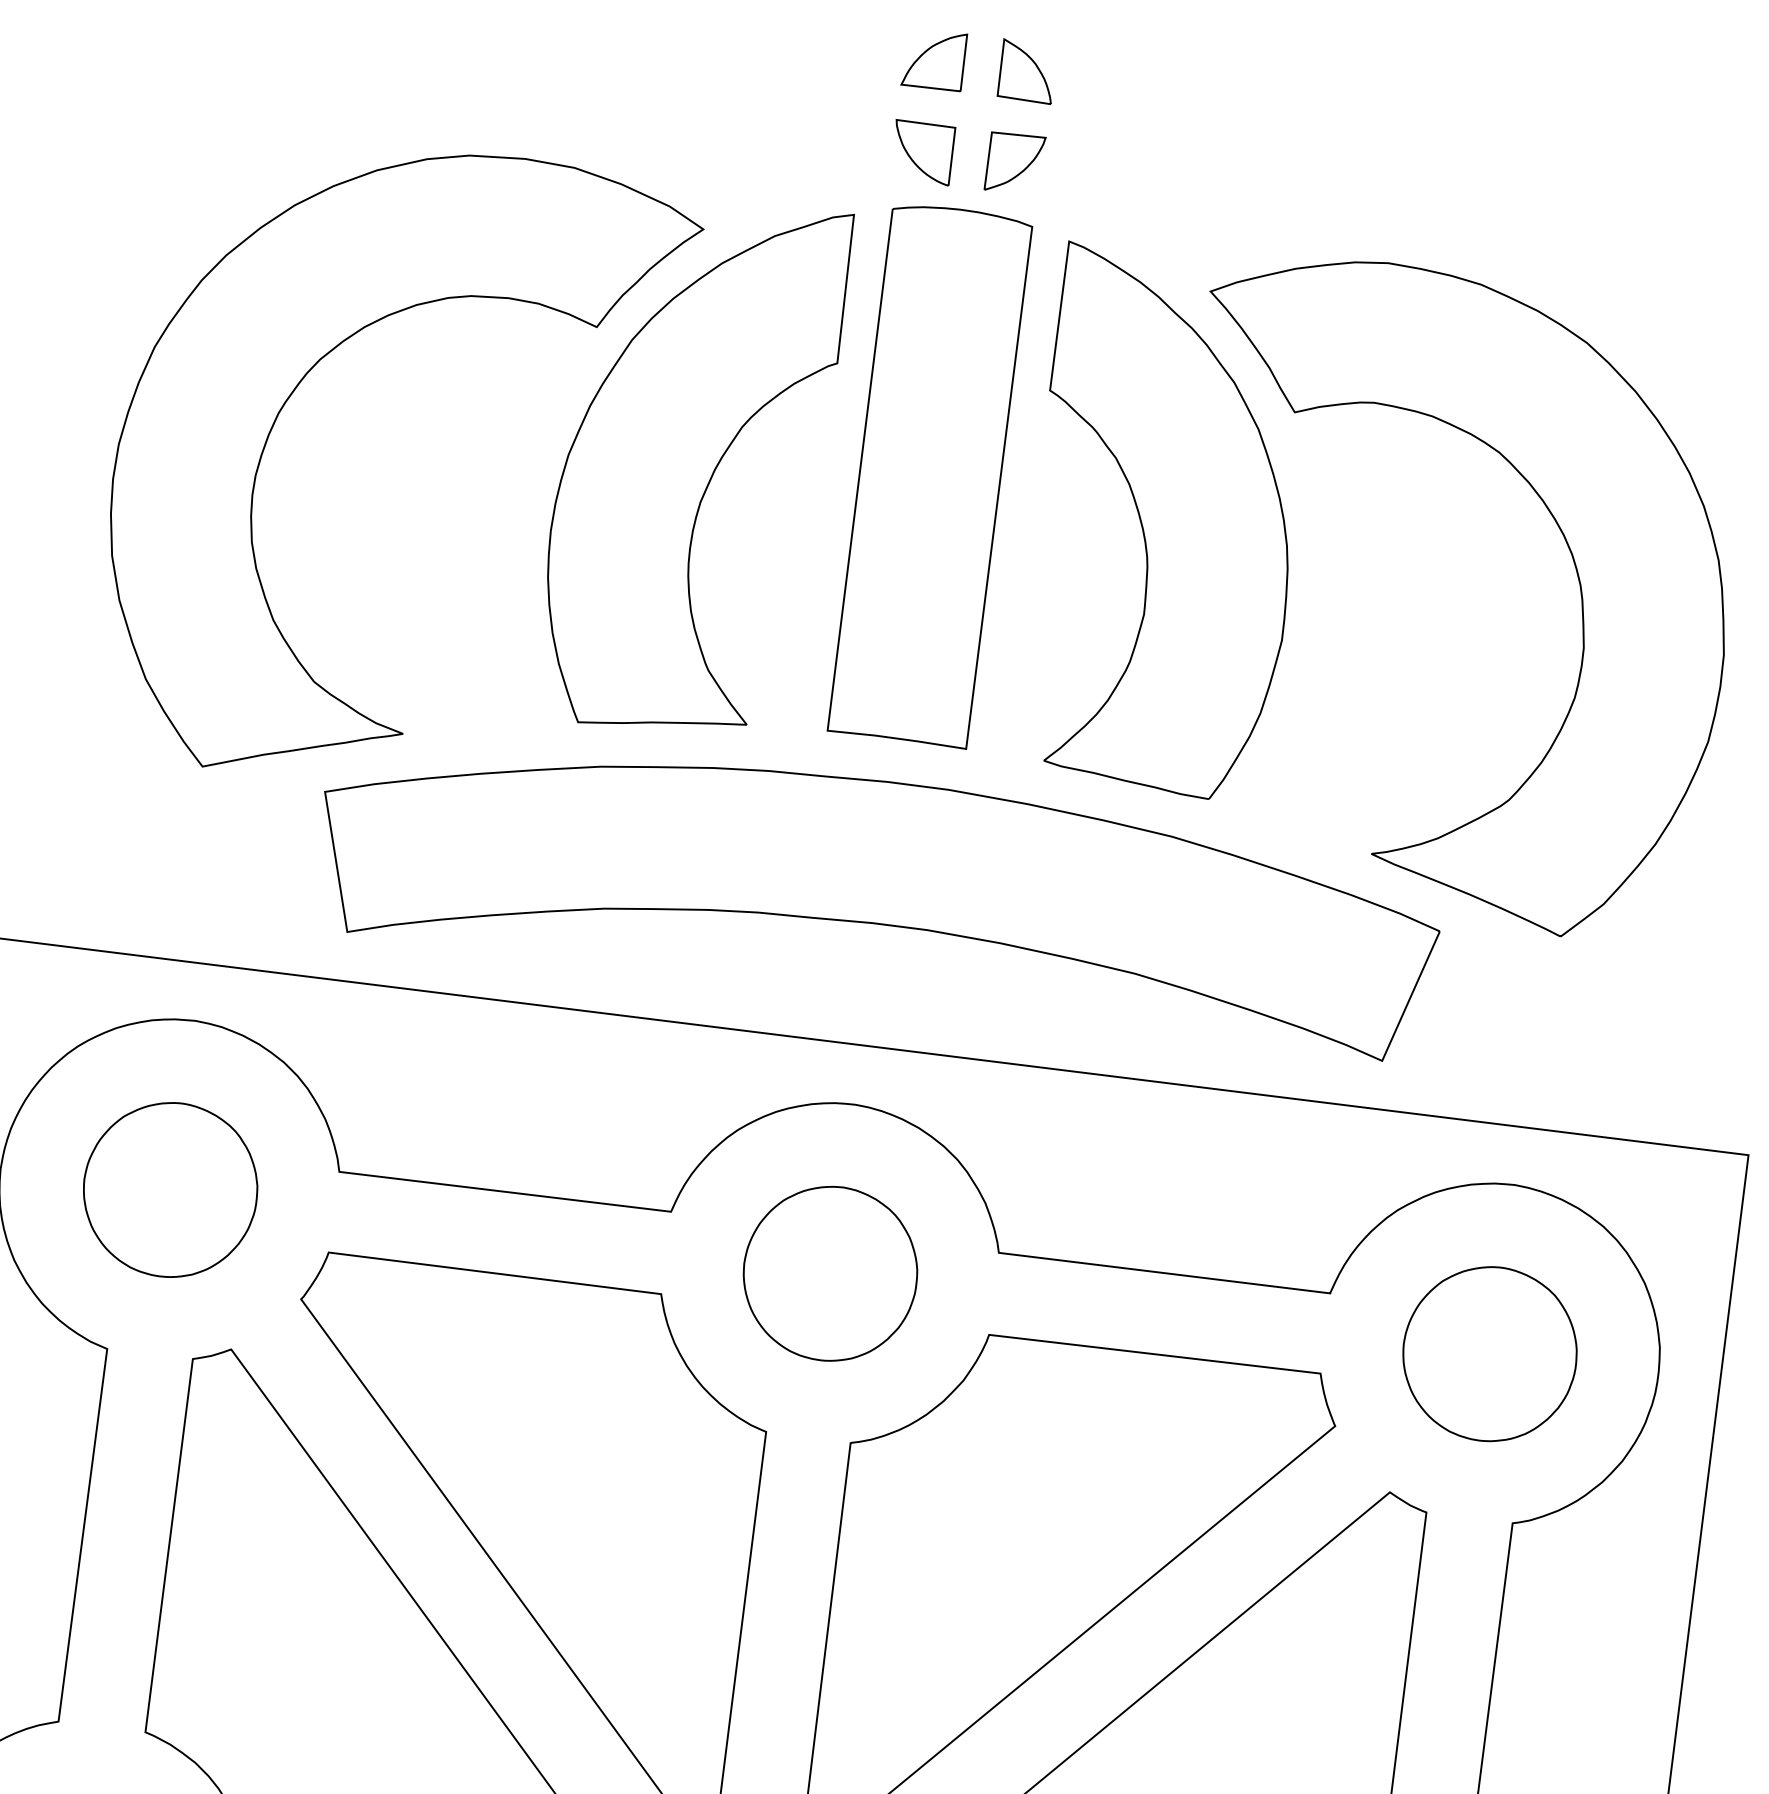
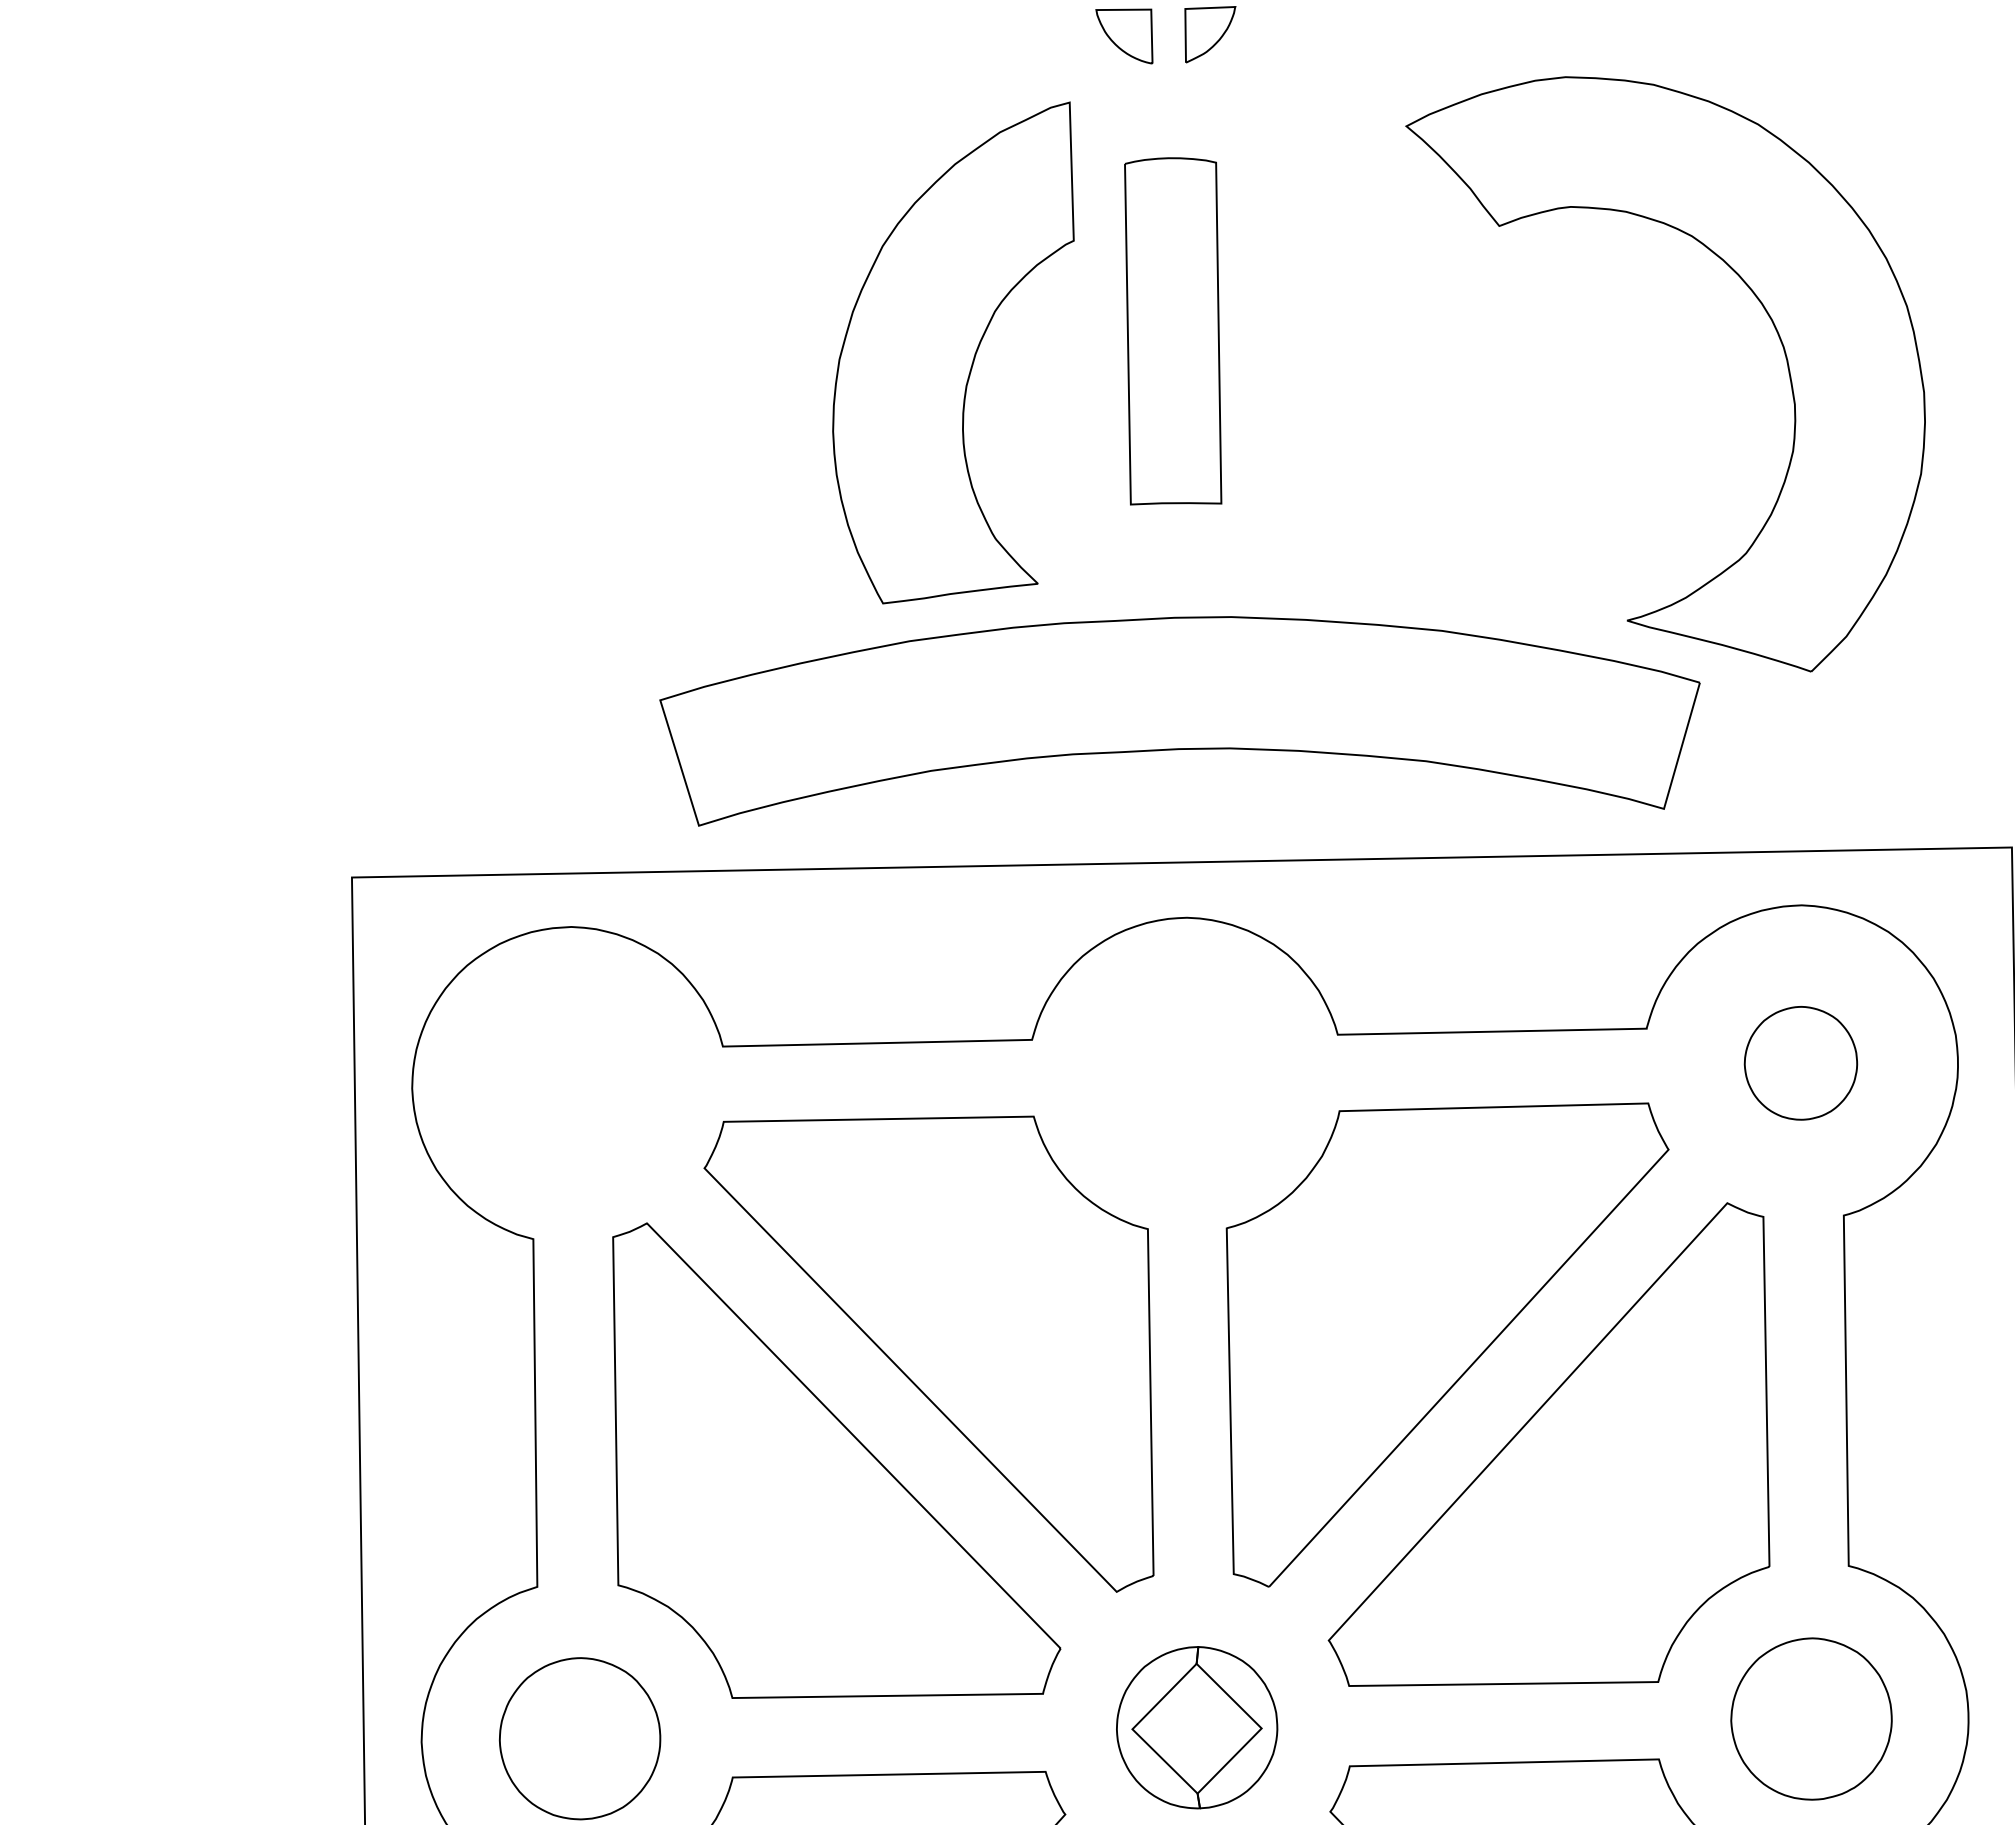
part: (290, 396) -> (577, 342), removed
part: (929, 475) -> (1172, 331), size x0.7
part: (1163, 522) -> (1393, 344), removed
part: (170, 1189) -> (570, 1084), removed
part: (830, 1273) -> (1186, 1075), removed
part: (1489, 1352) -> (1800, 1062), size x0.7

